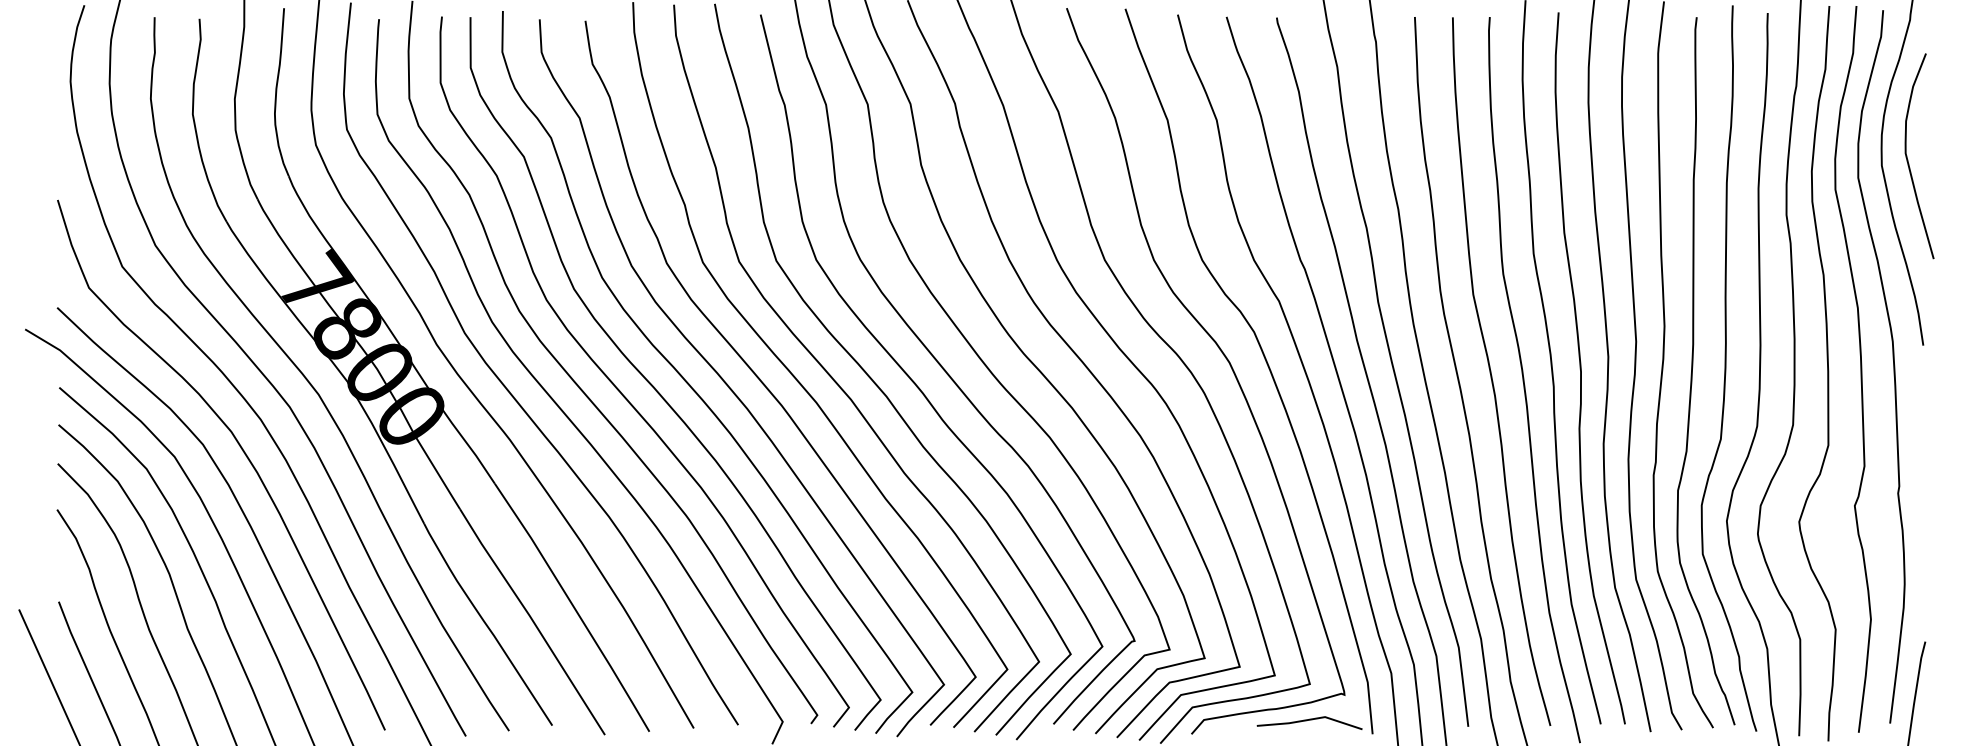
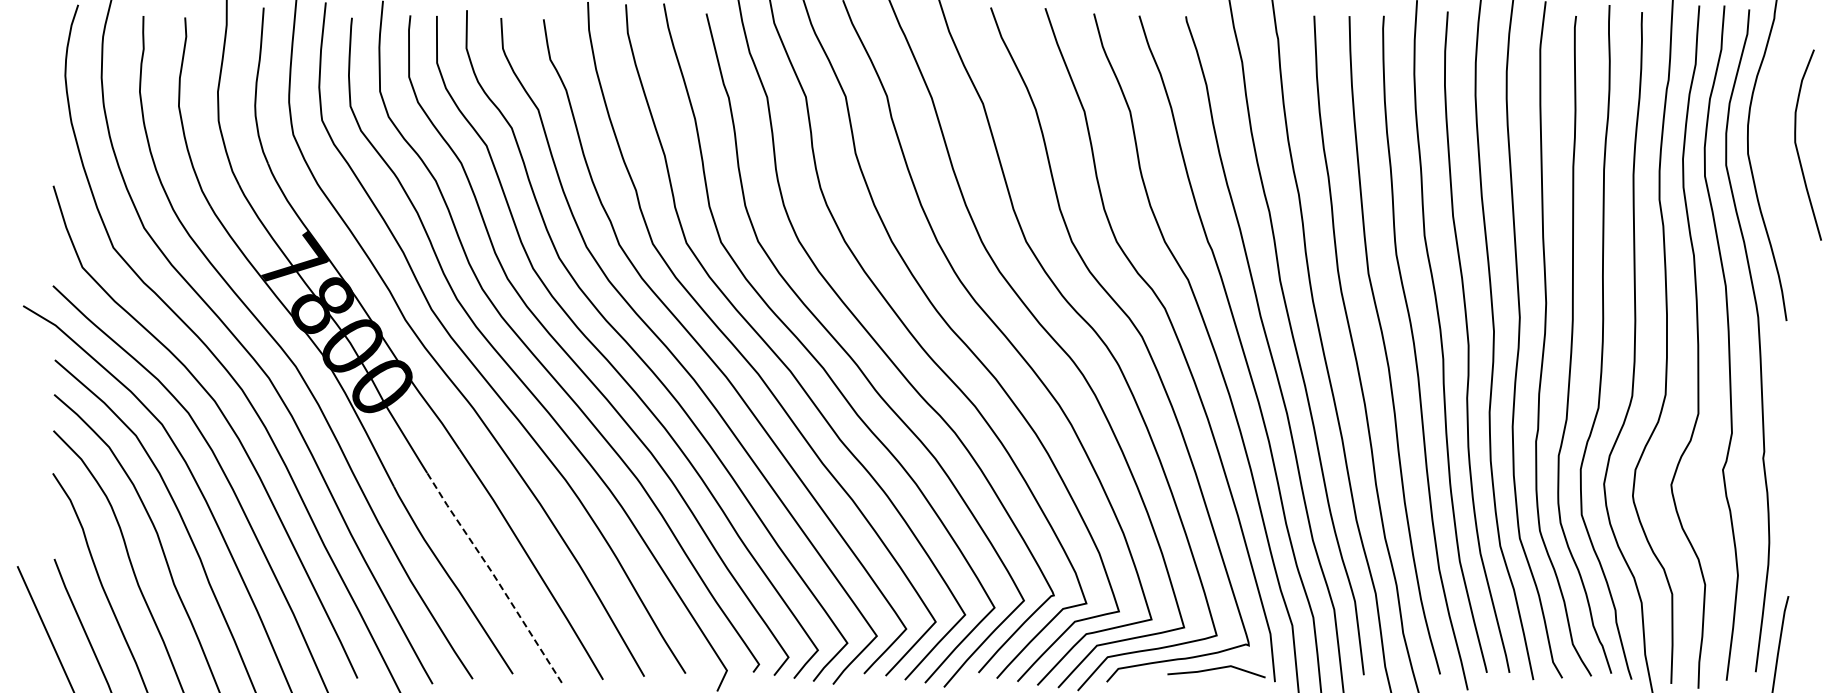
curve: (1908, 157) -> (1797, 146), moved
line: (532, 620) -> (494, 576), solid -> dashed

